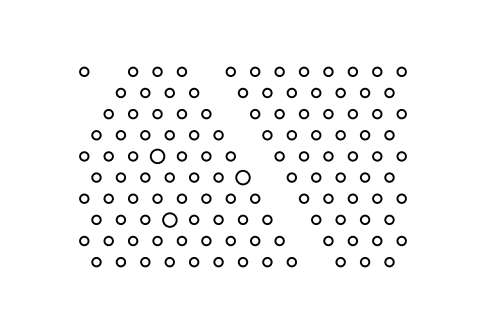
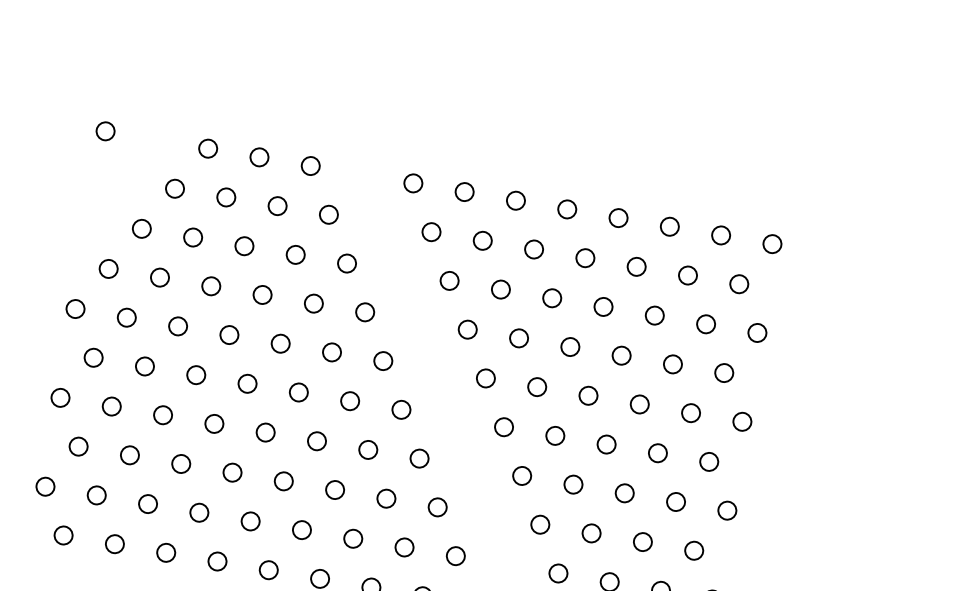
circle: (157, 156) -> (229, 335), size x0.62
circle: (242, 177) -> (400, 409), size x0.62
circle: (169, 219) -> (232, 471), size x0.62

